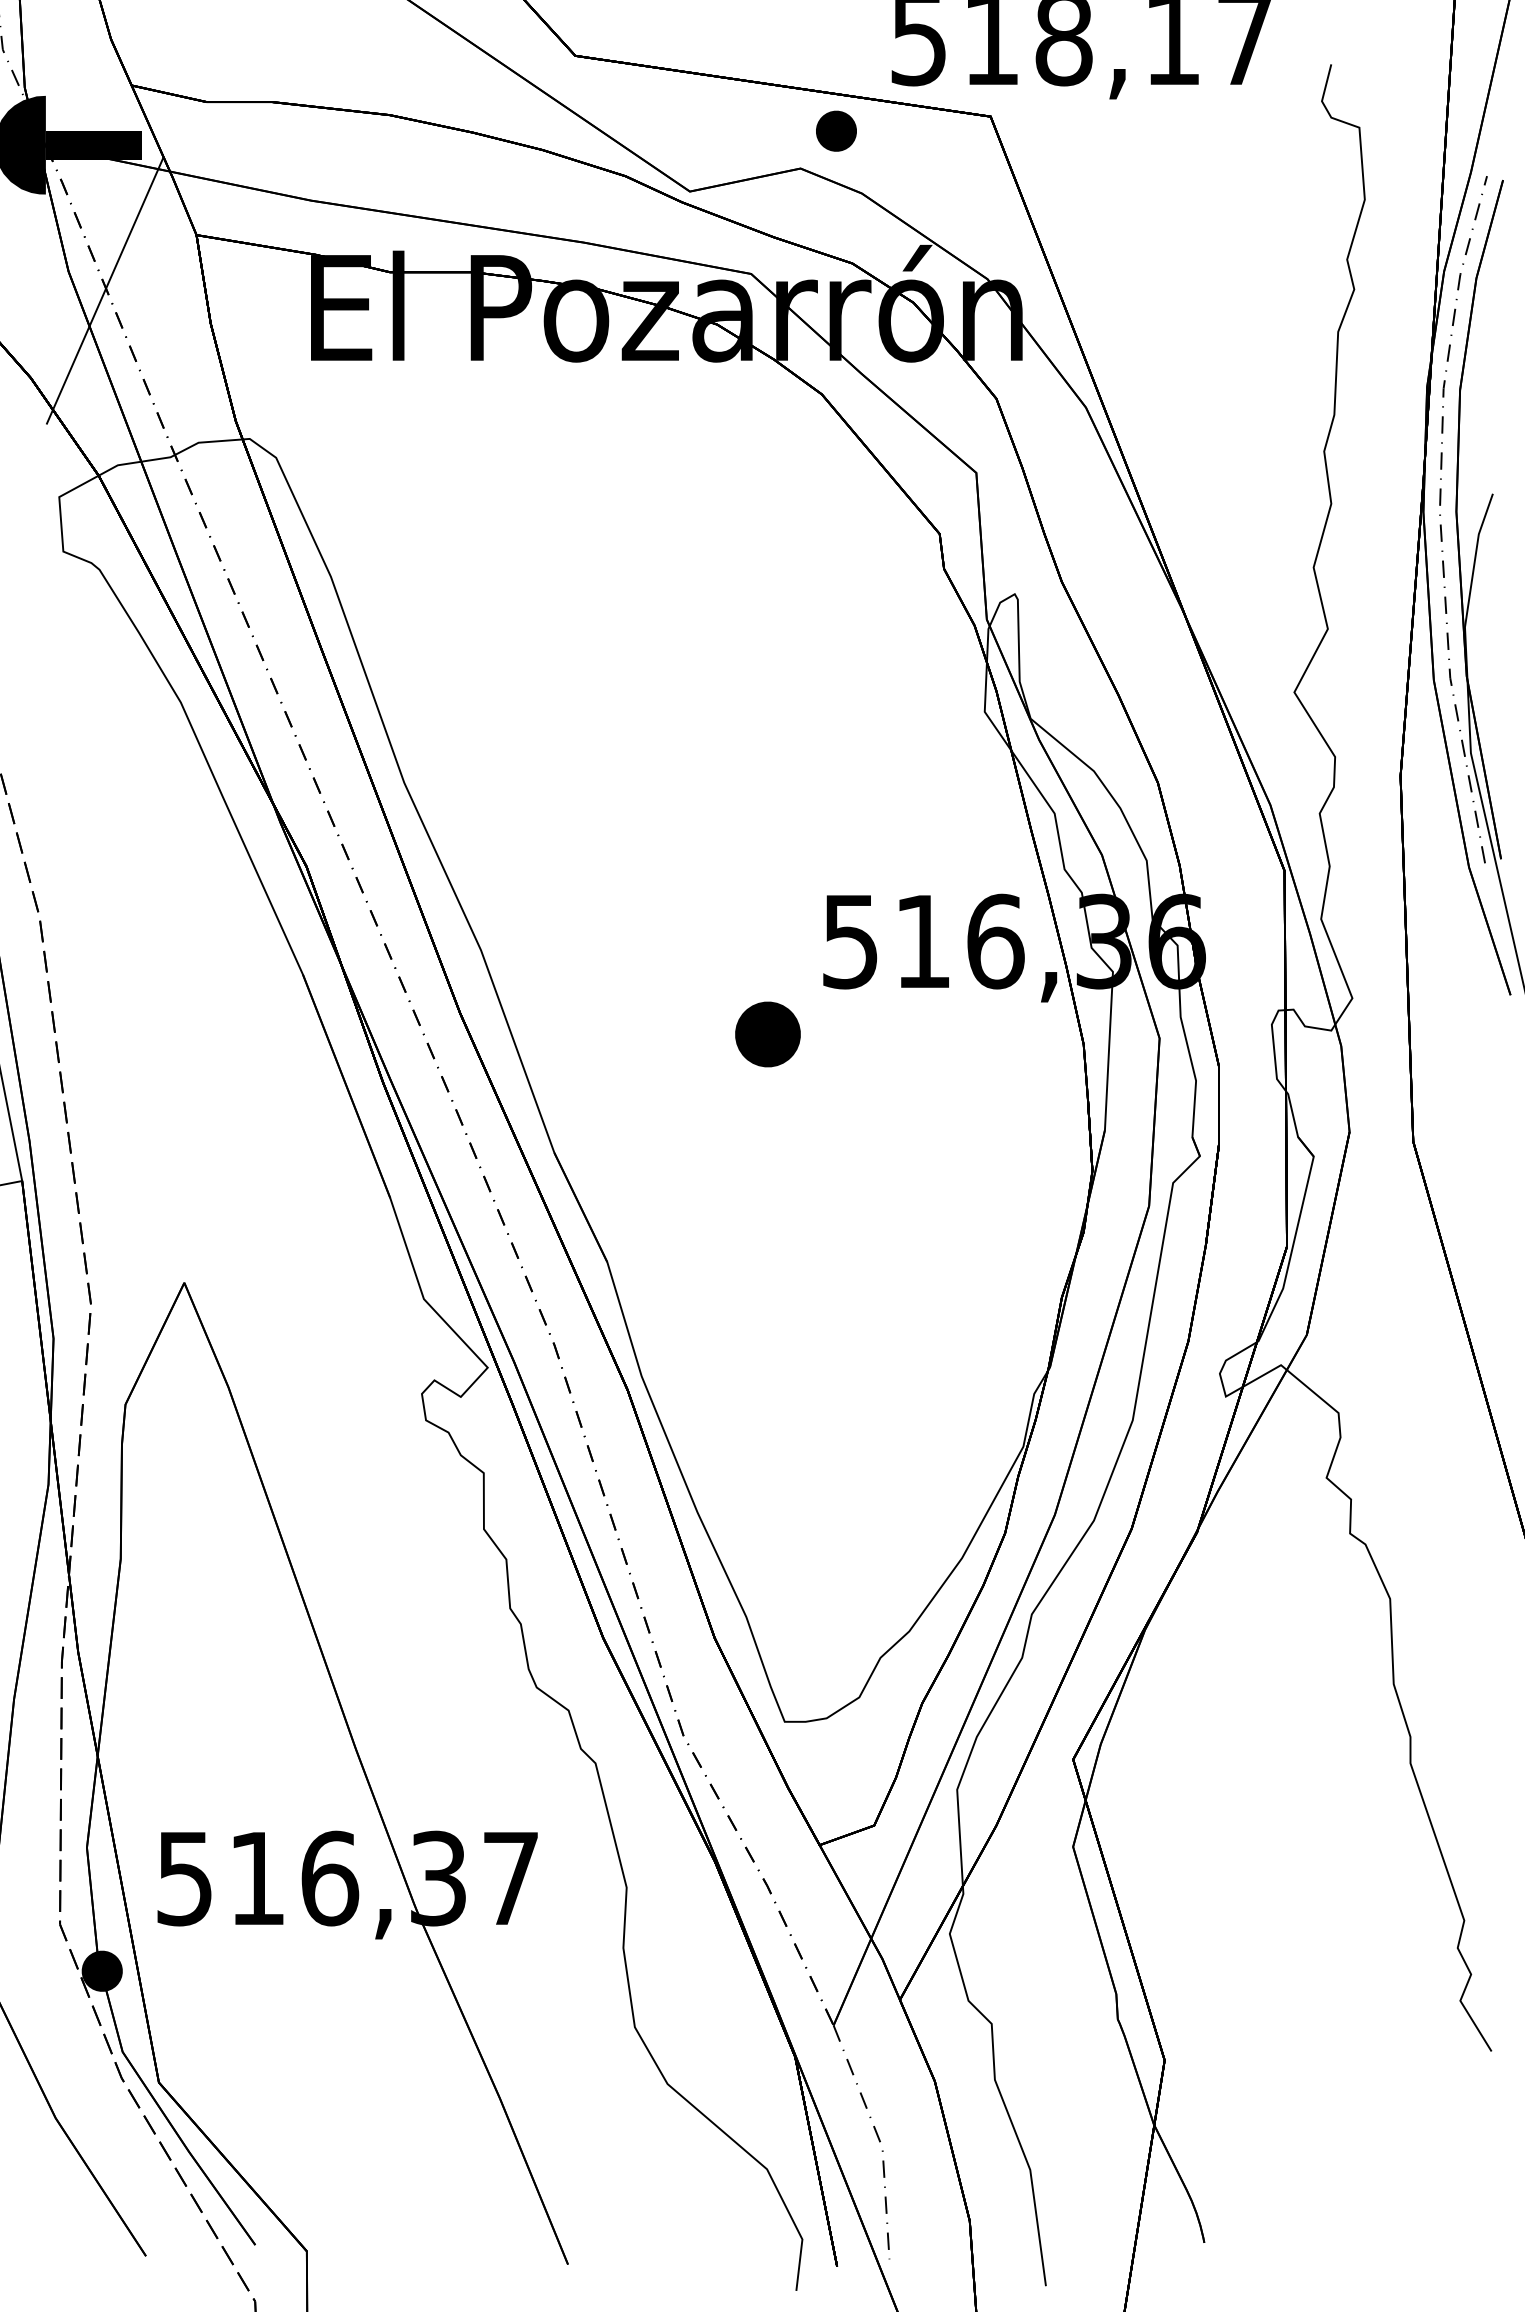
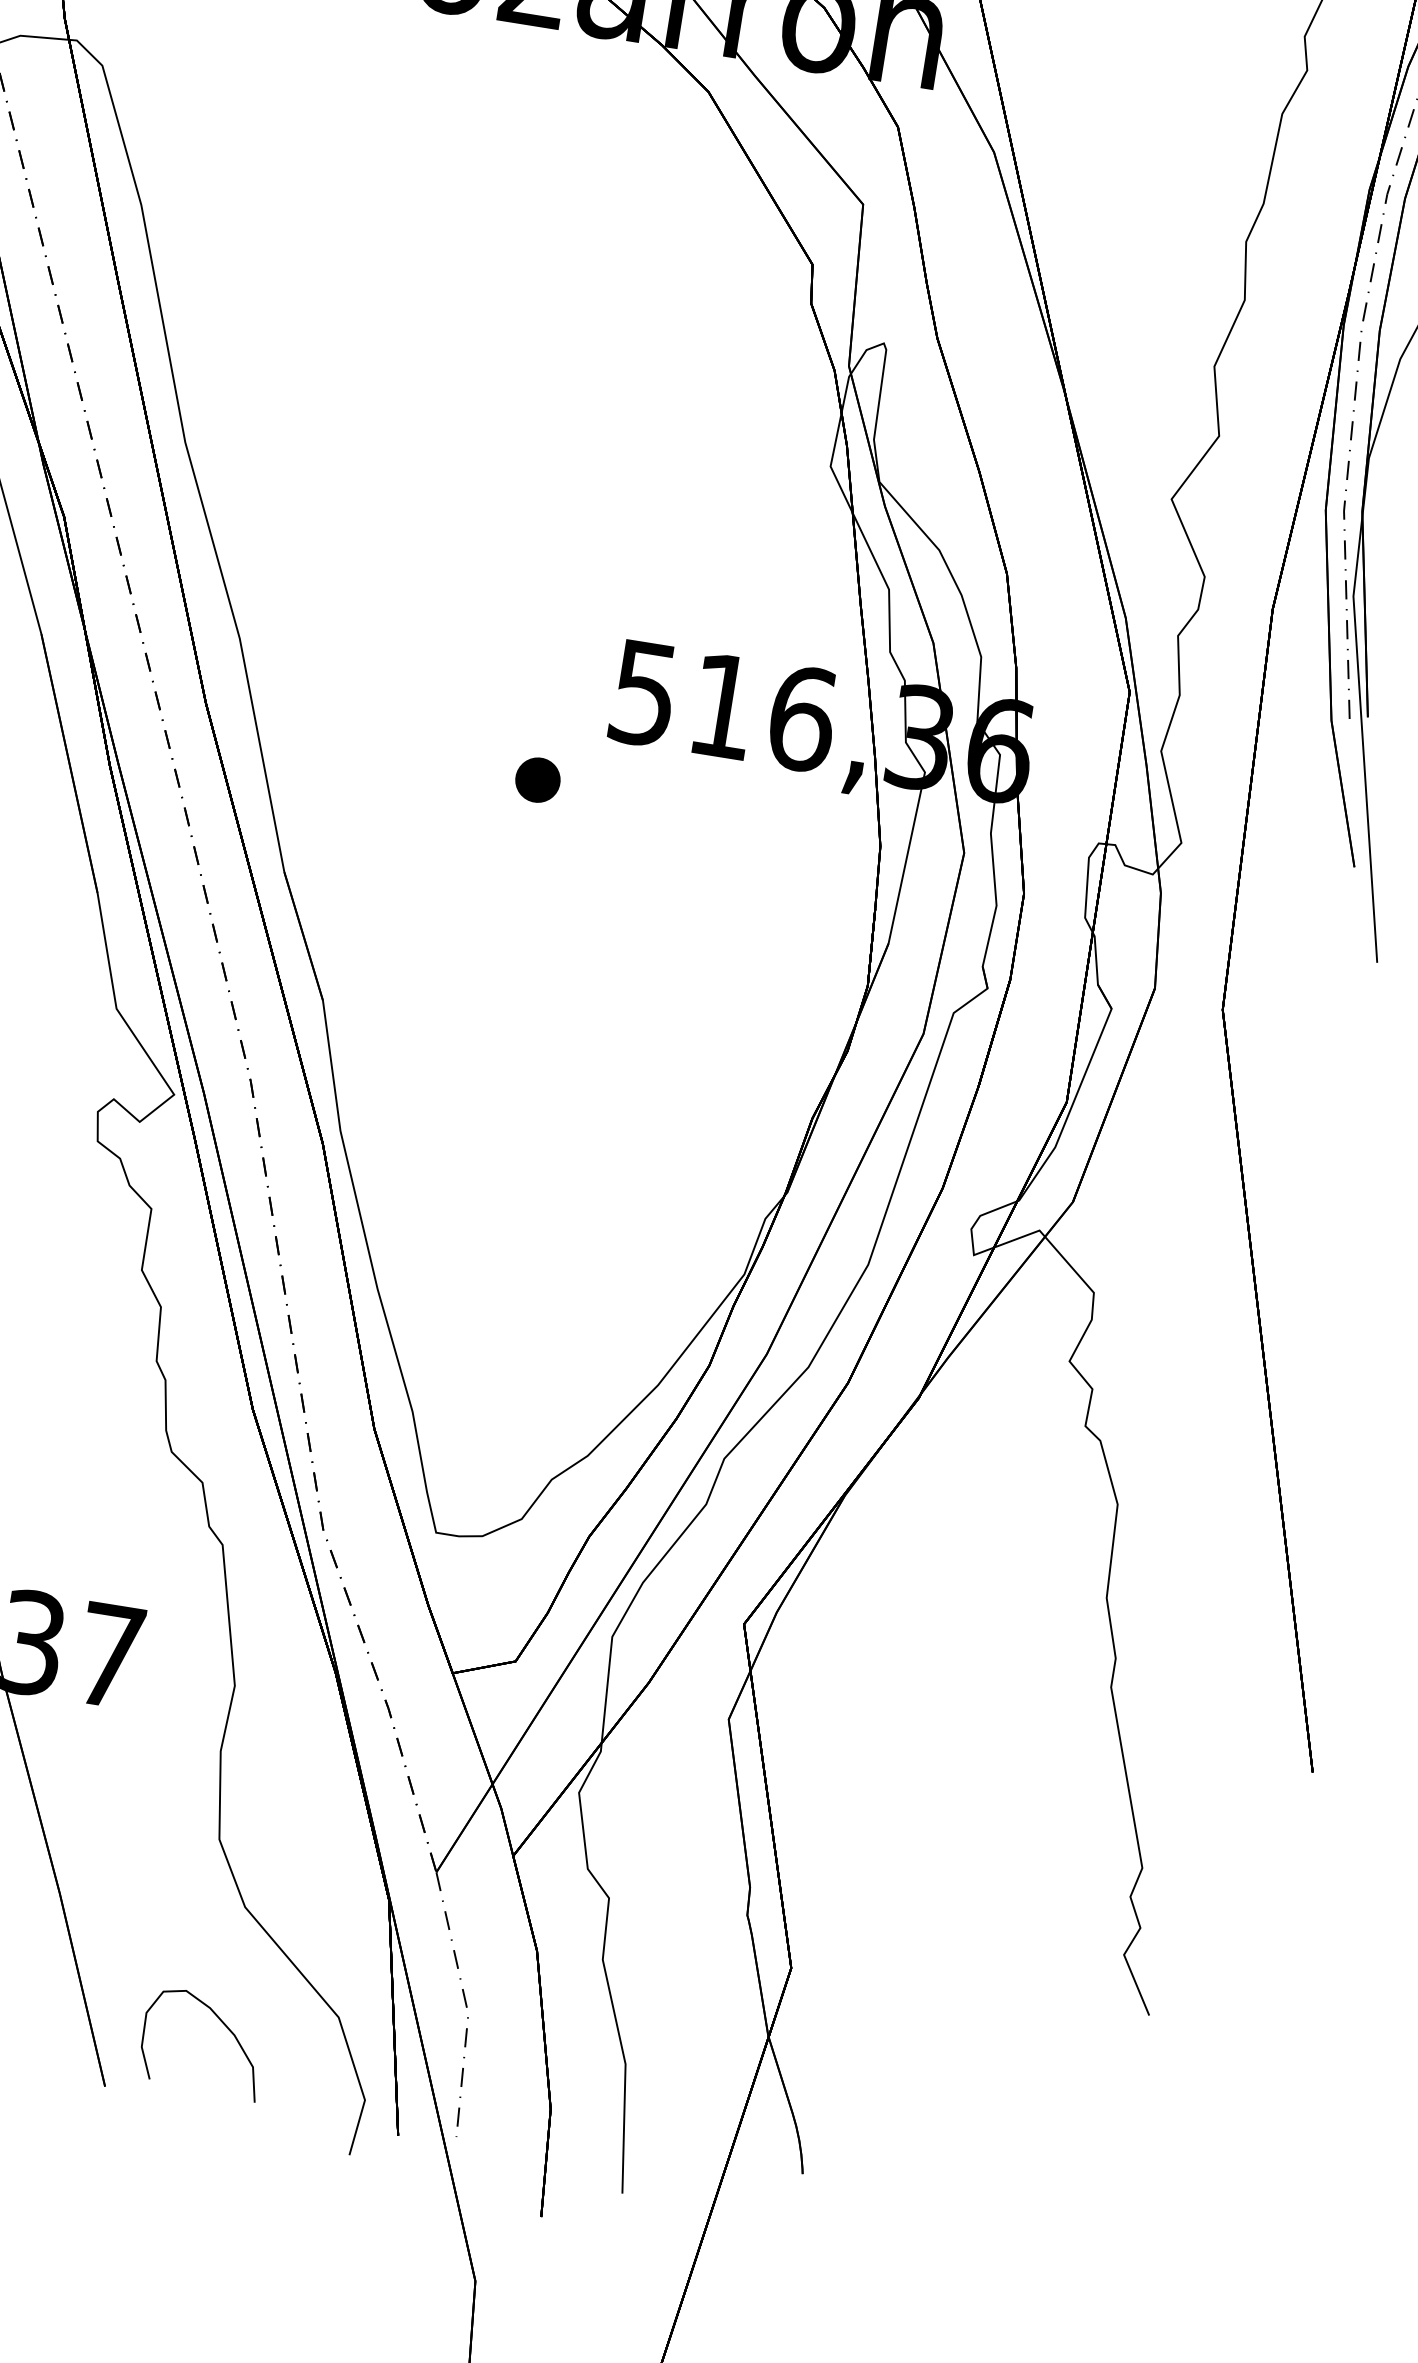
part: (767, 1033) -> (537, 779), size x0.62
curve: (662, 2190) -> (221, 2022), added

